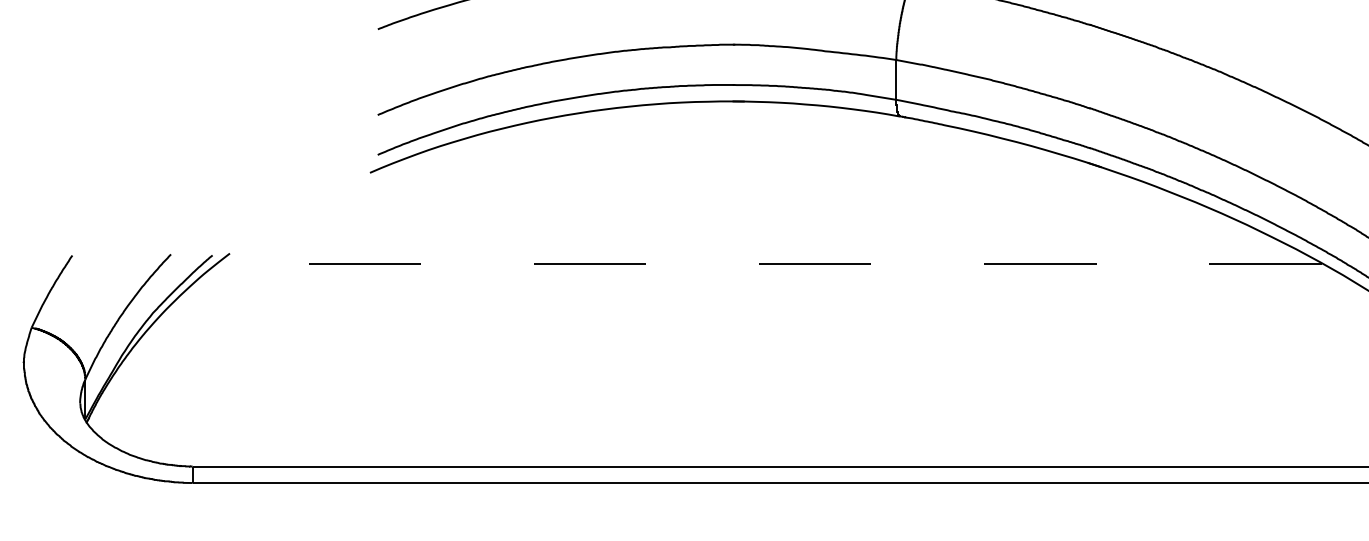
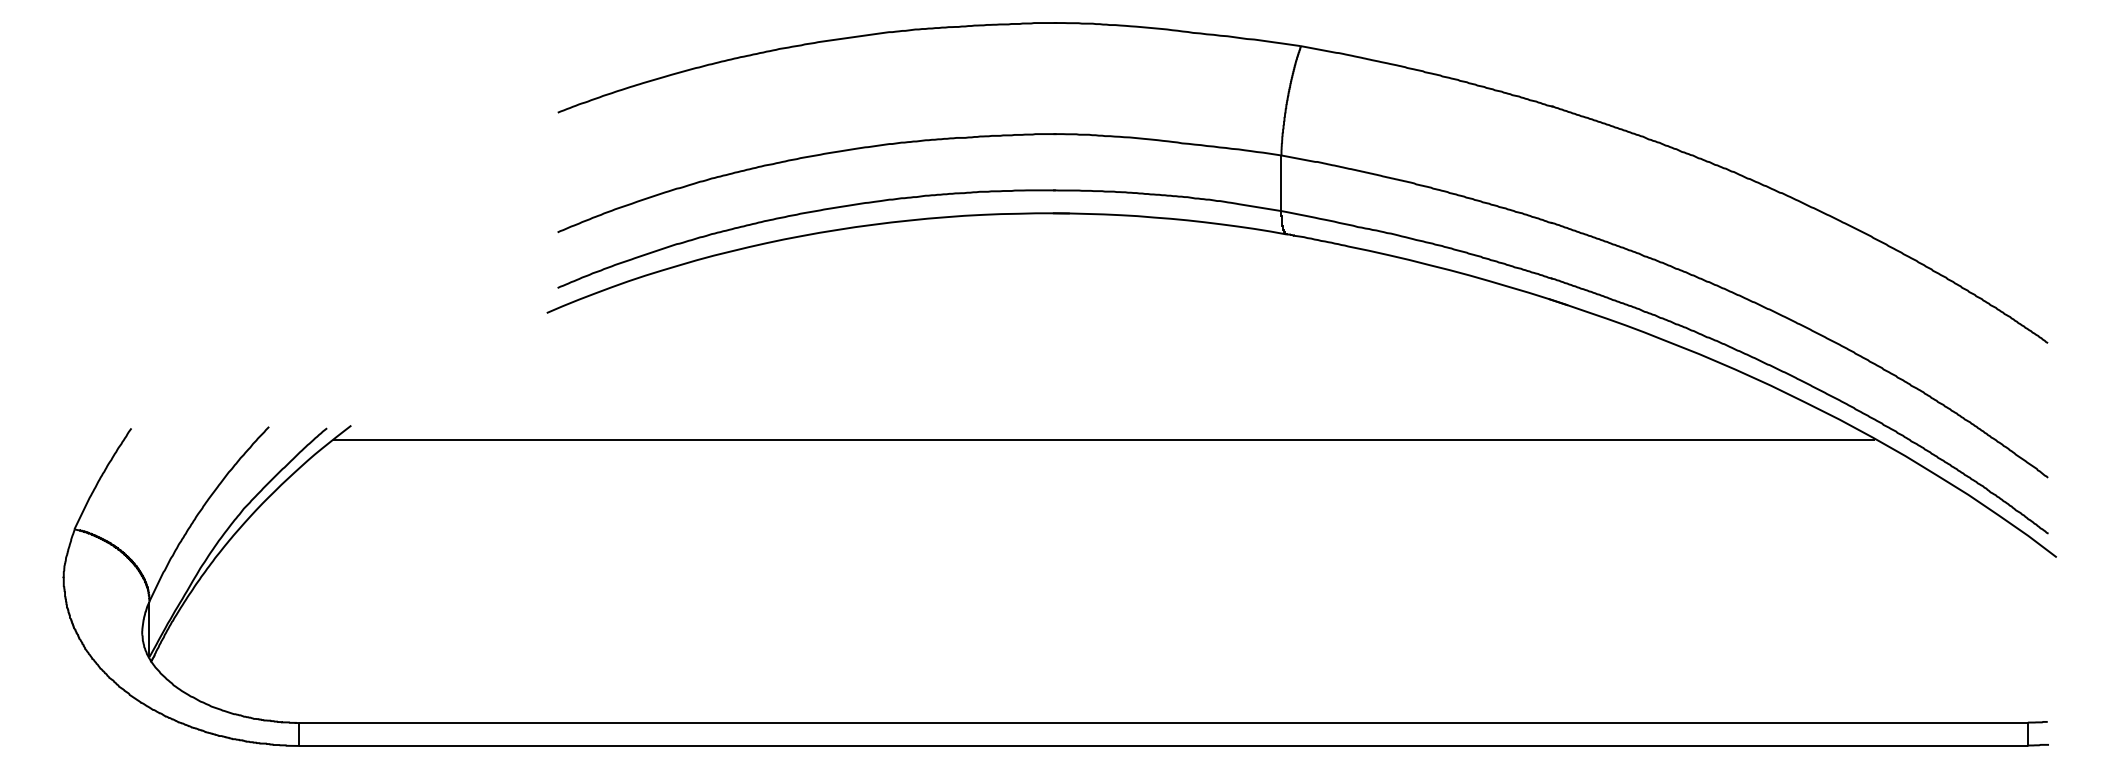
line: (769, 263) -> (1104, 439), dashed -> solid

